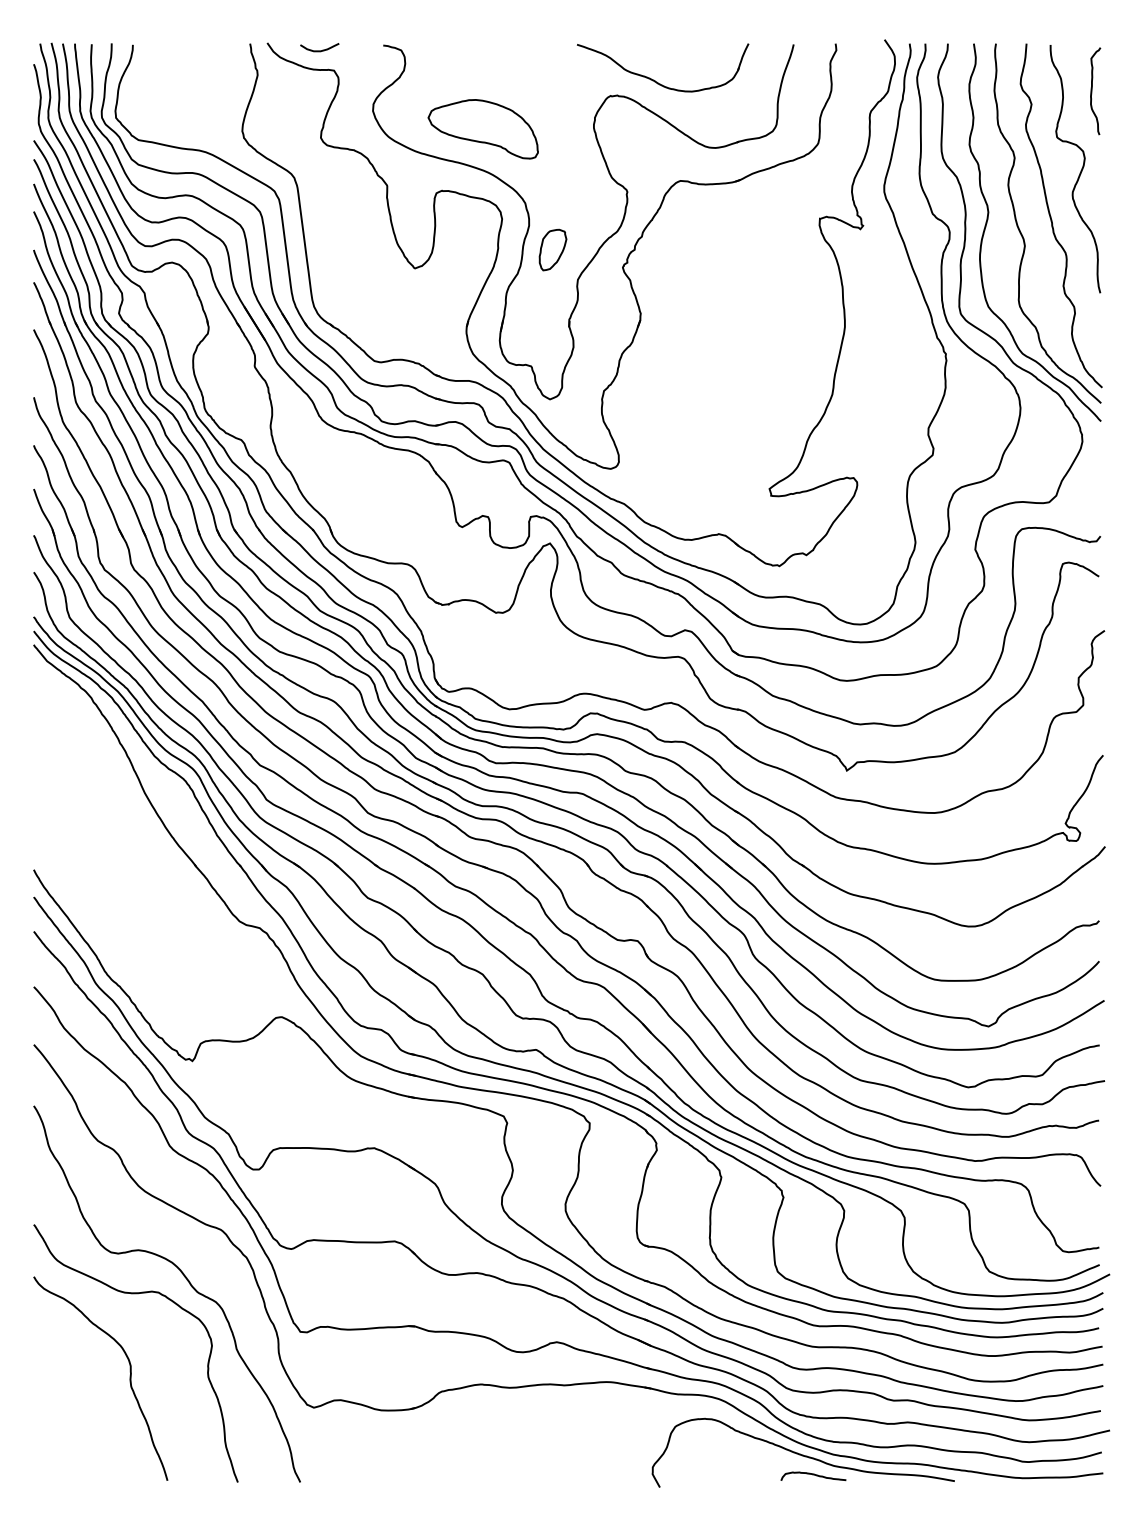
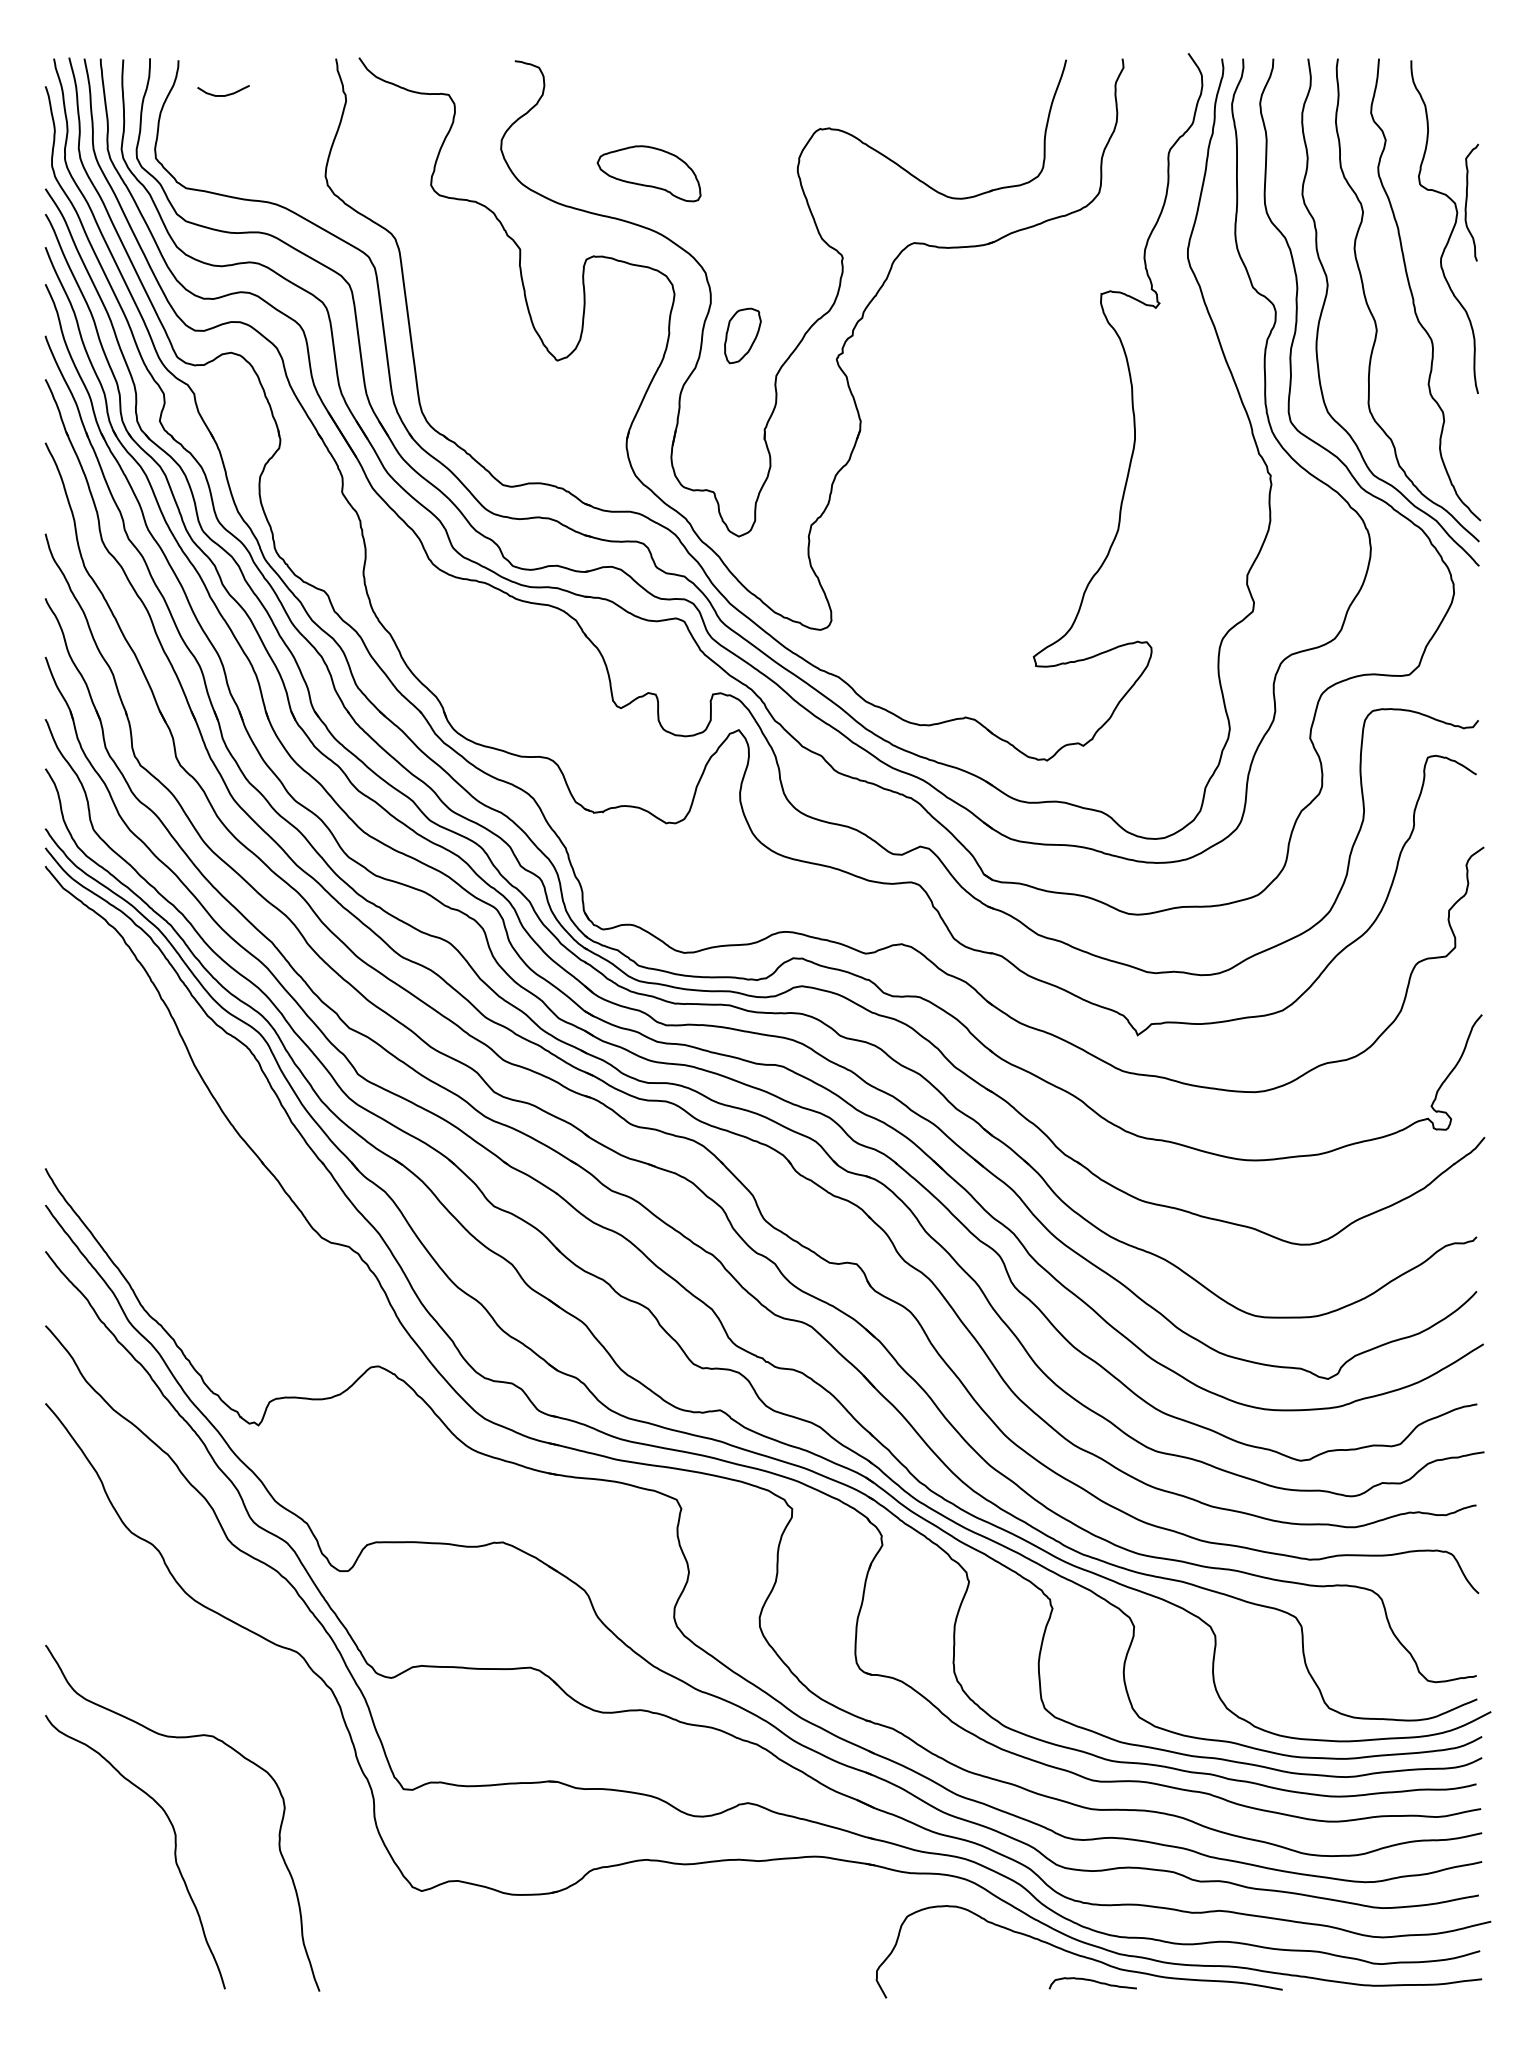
curve: (321, 50) -> (225, 94), moved
part: (655, 80) -> (880, 108), removed
curve: (1092, 91) -> (1467, 202), moved
part: (482, 129) -> (648, 173), size x0.7
curve: (187, 1280) -> (251, 1720), removed

